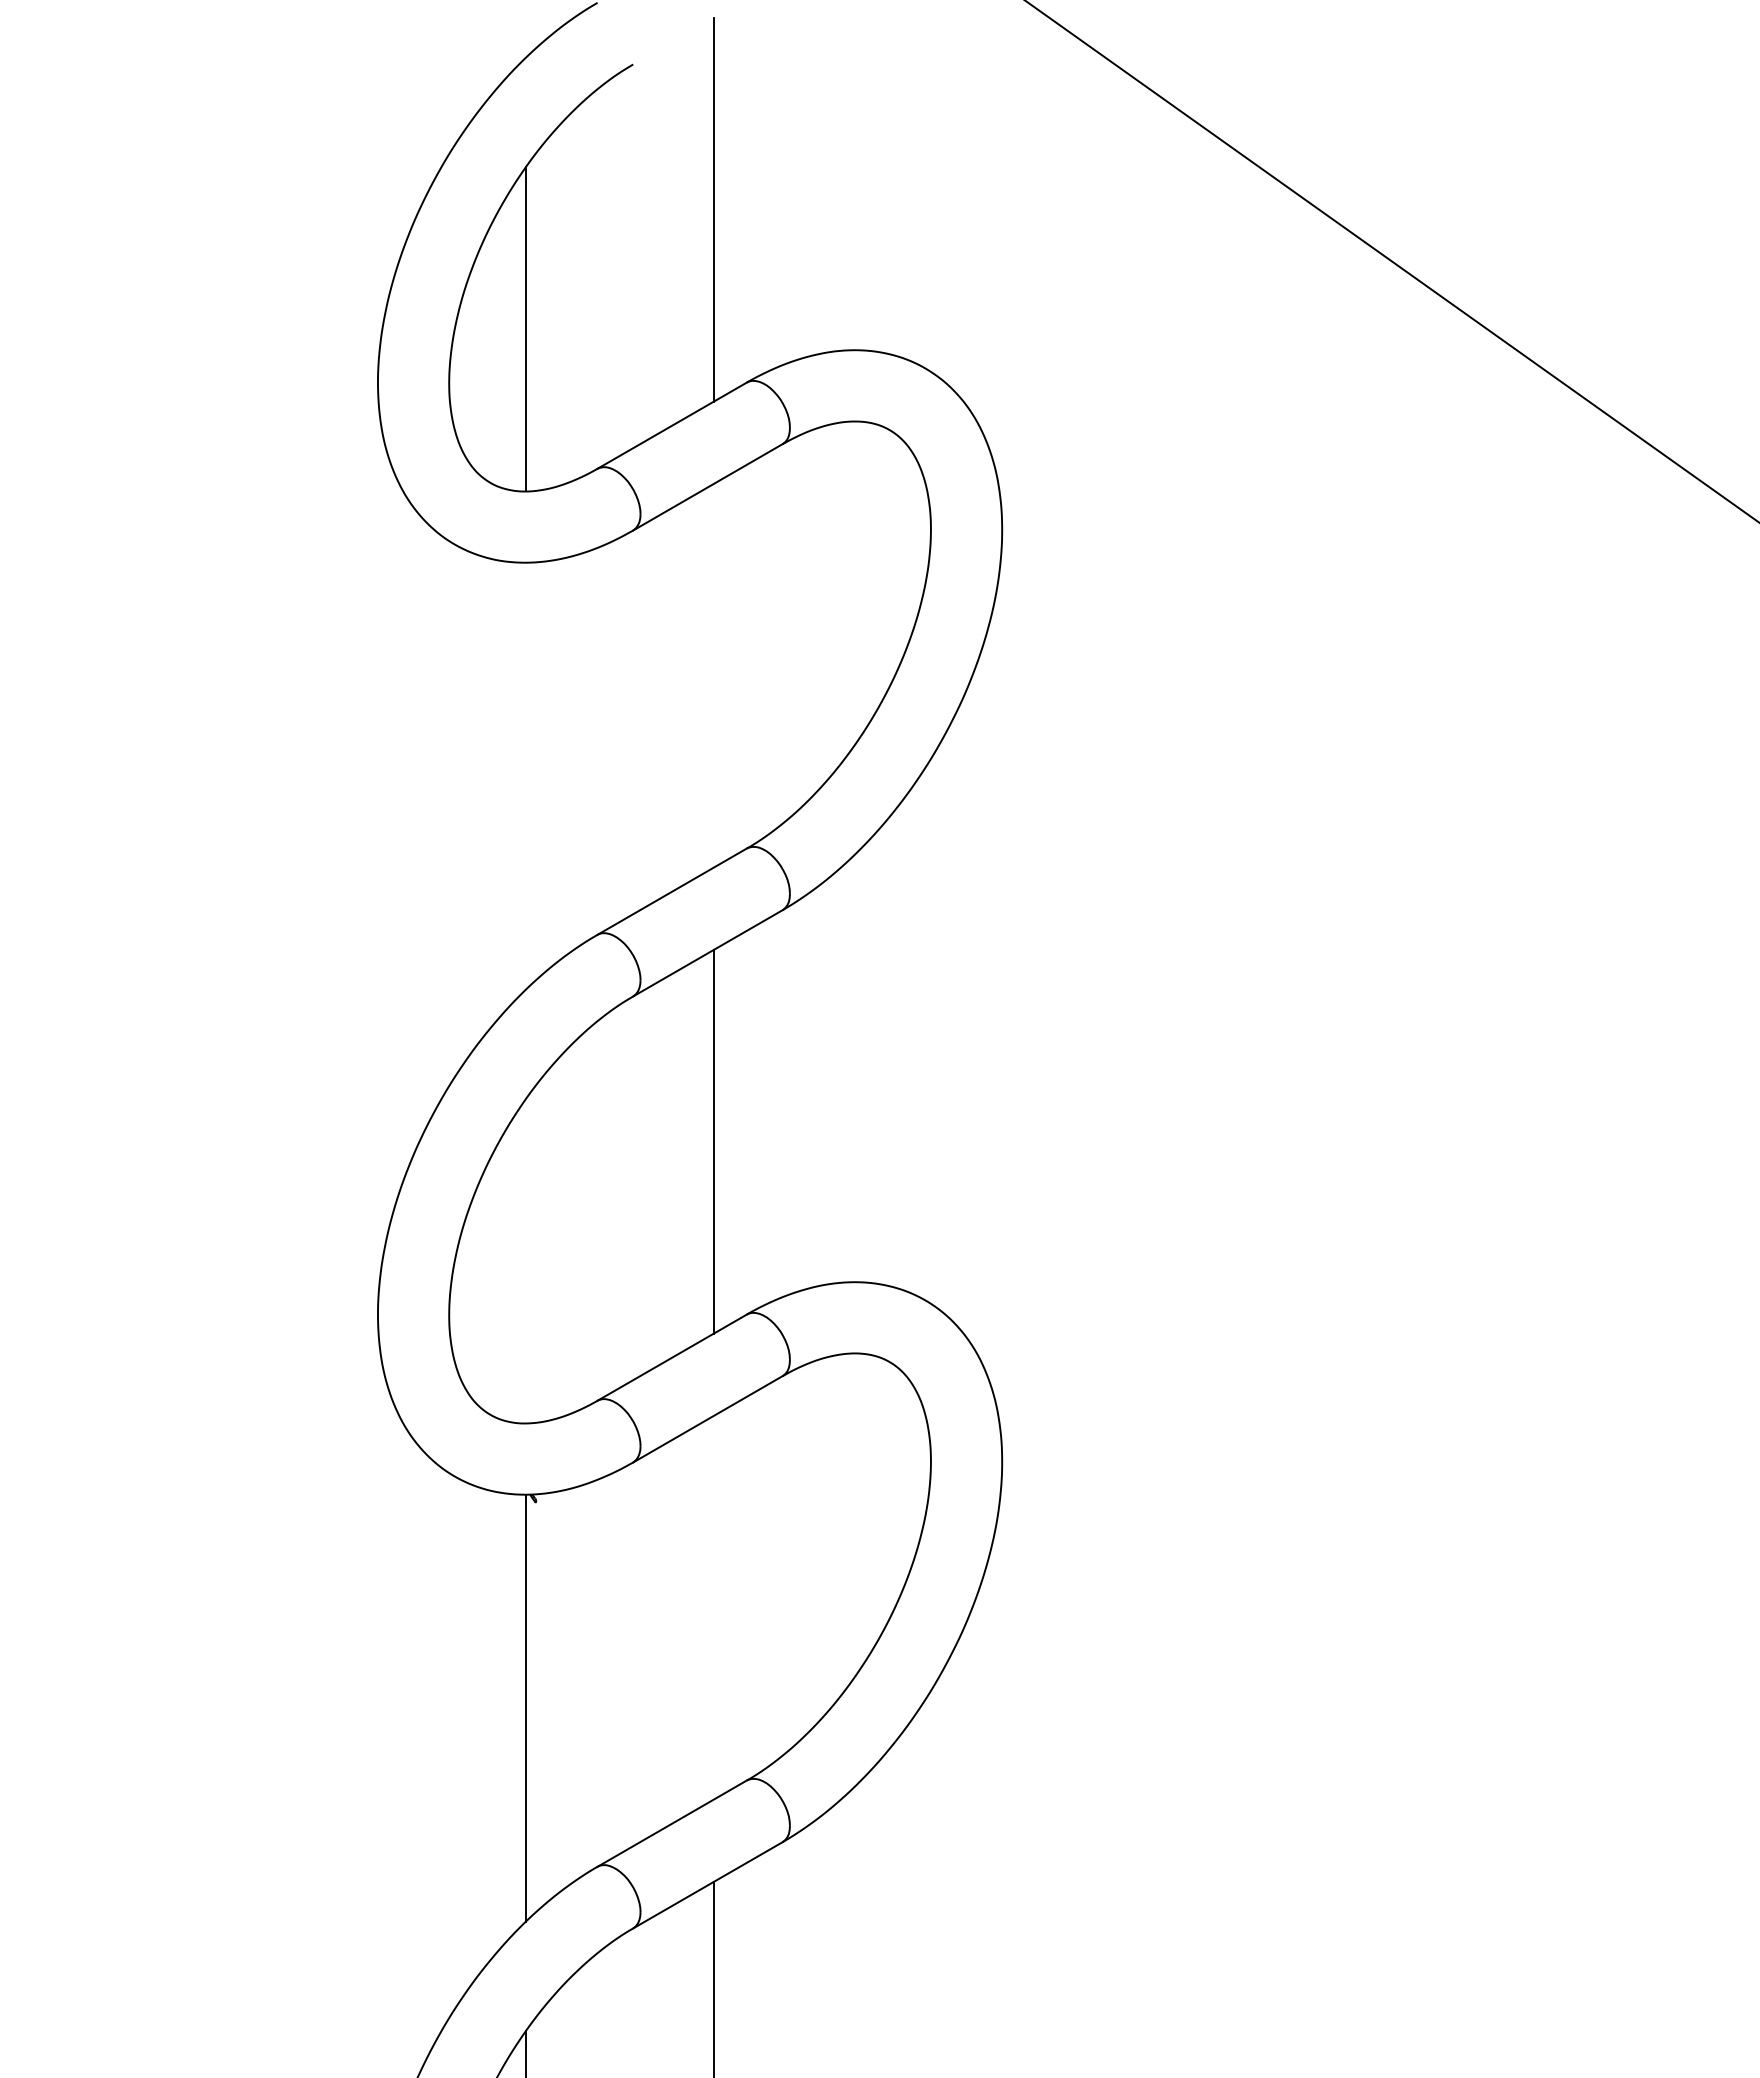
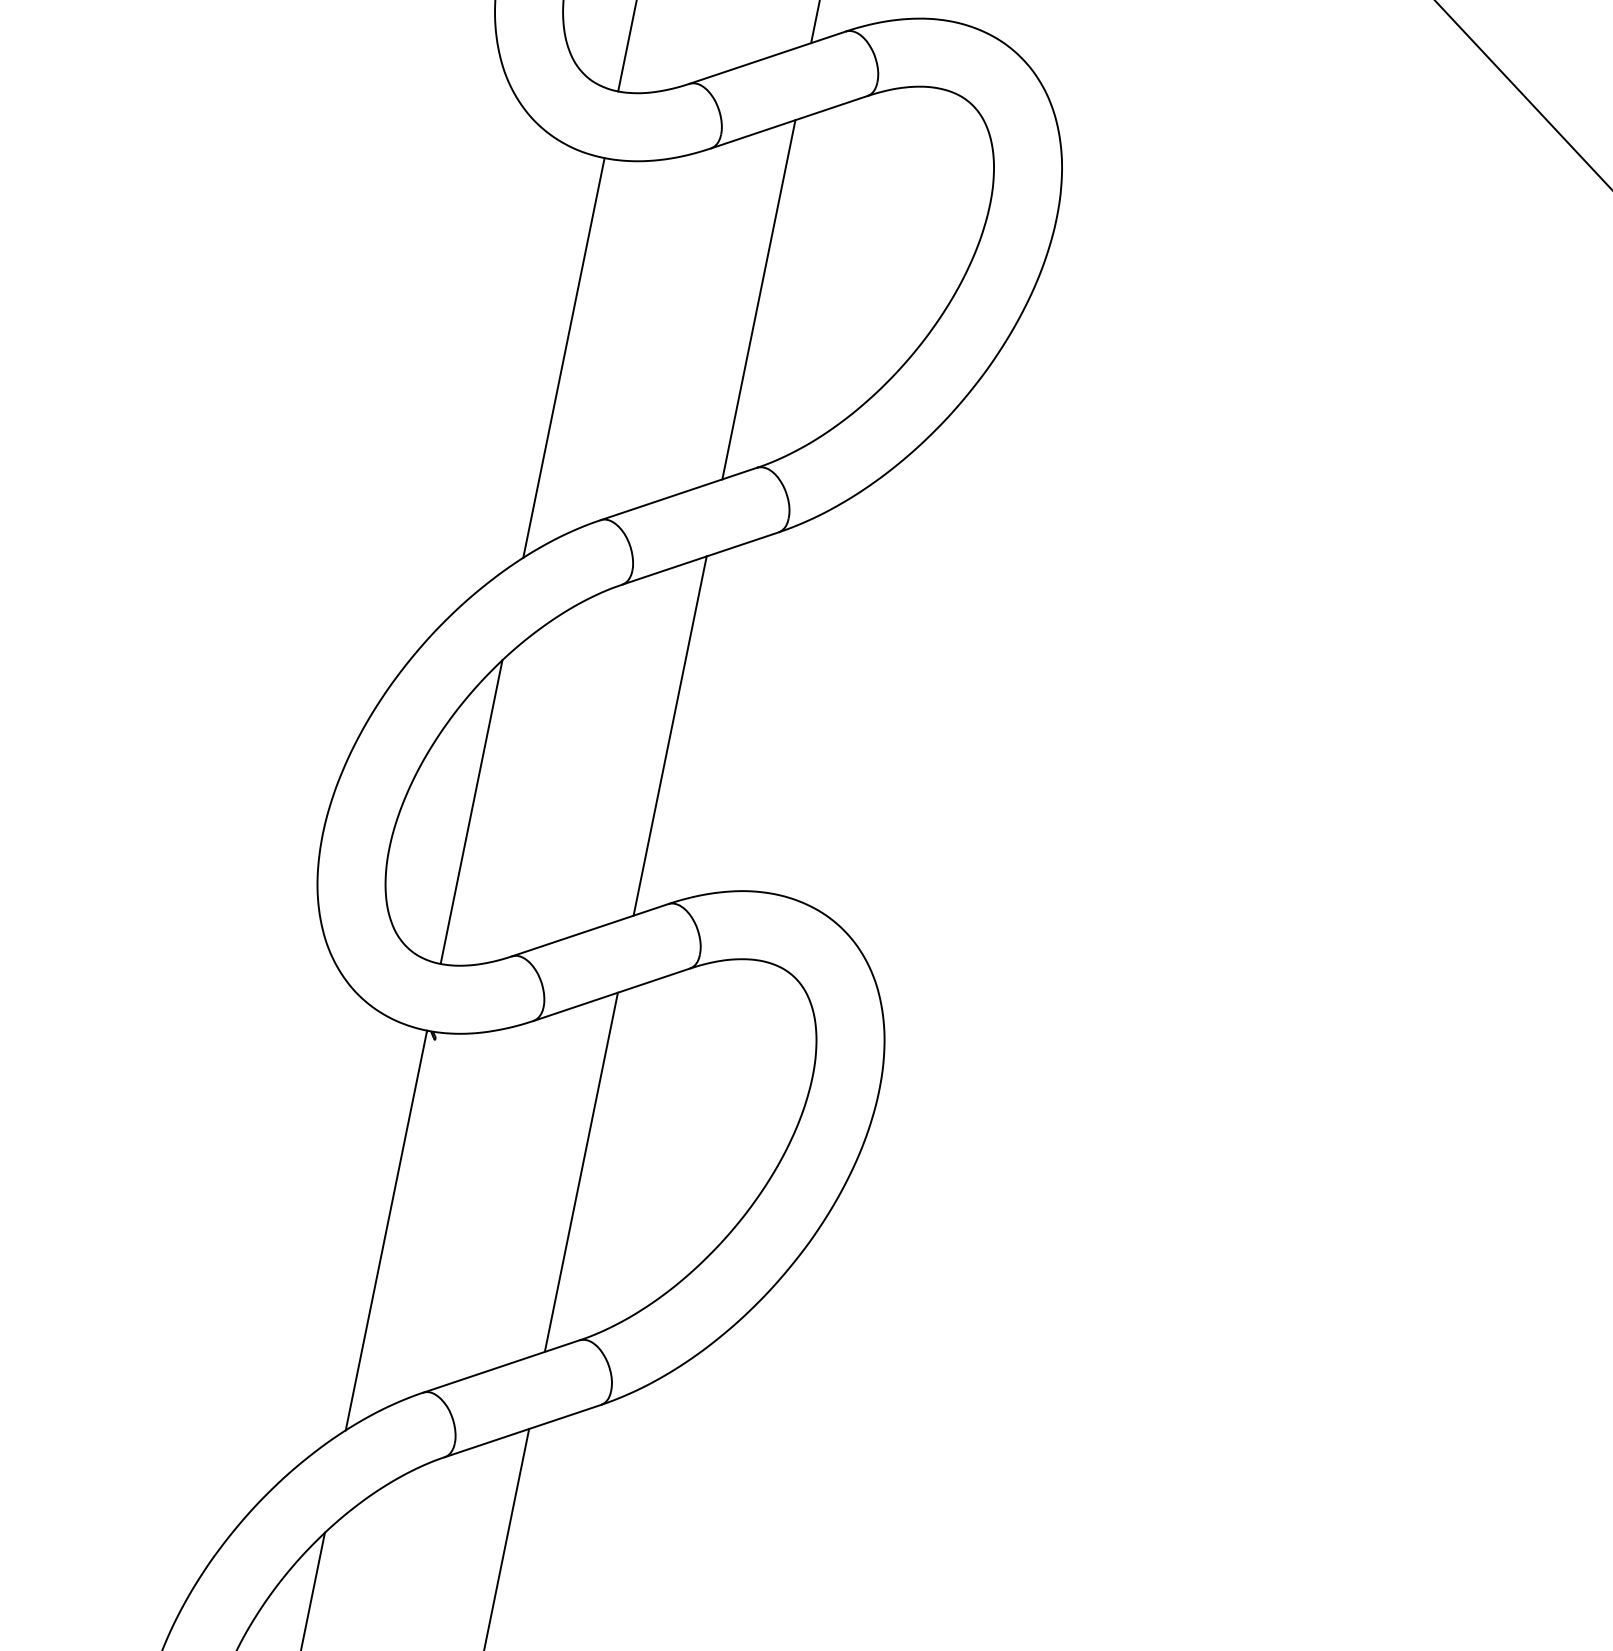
line: (713, 675) -> (758, 299), added
line: (525, 775) -> (563, 357), added
line: (525, 1261) -> (471, 812), added
line: (713, 1607) -> (581, 1171), added

